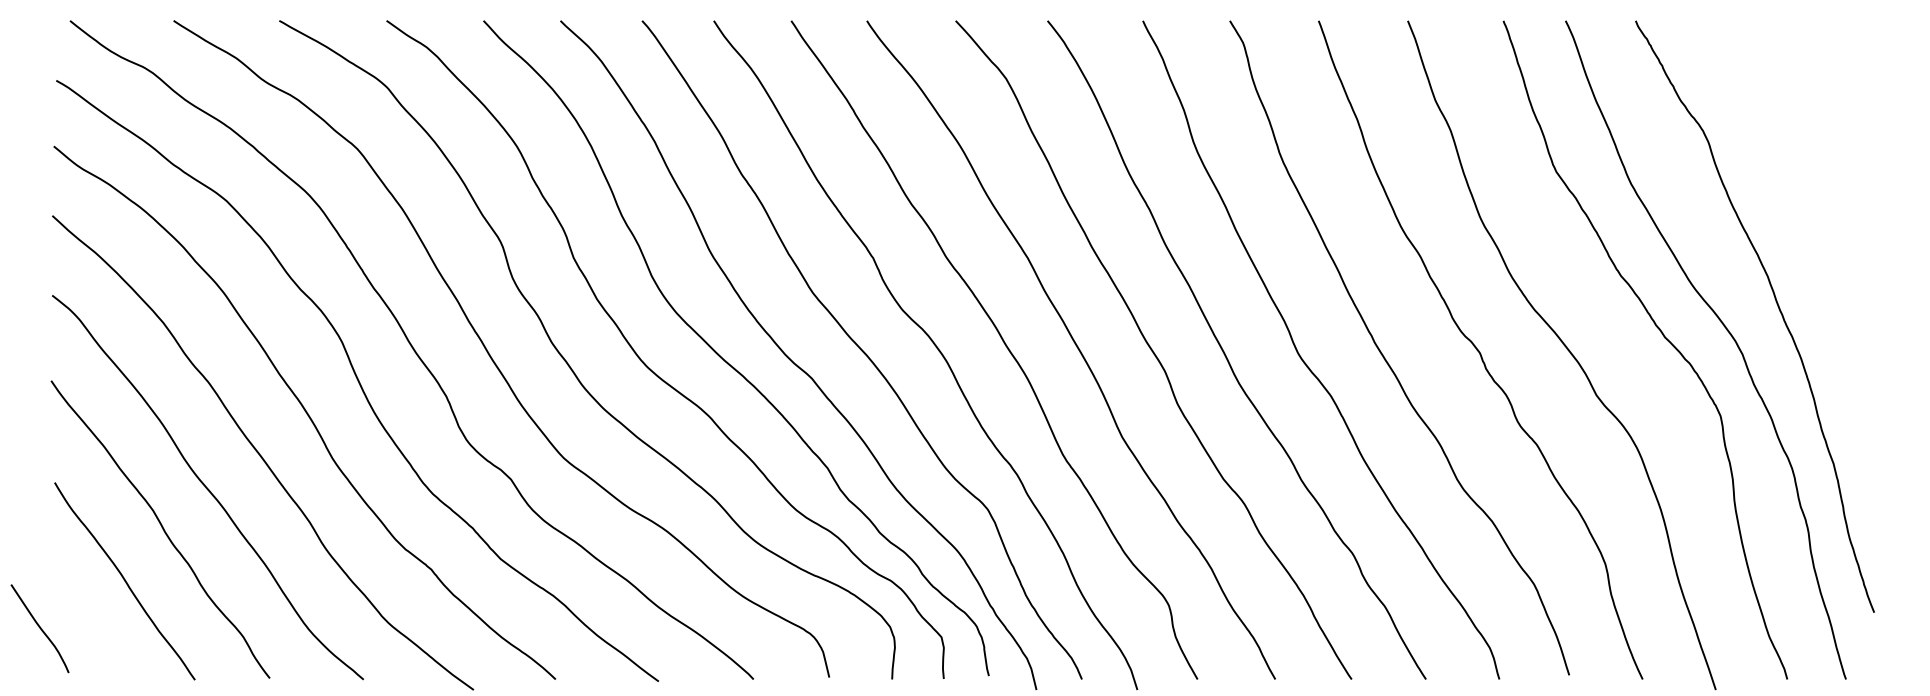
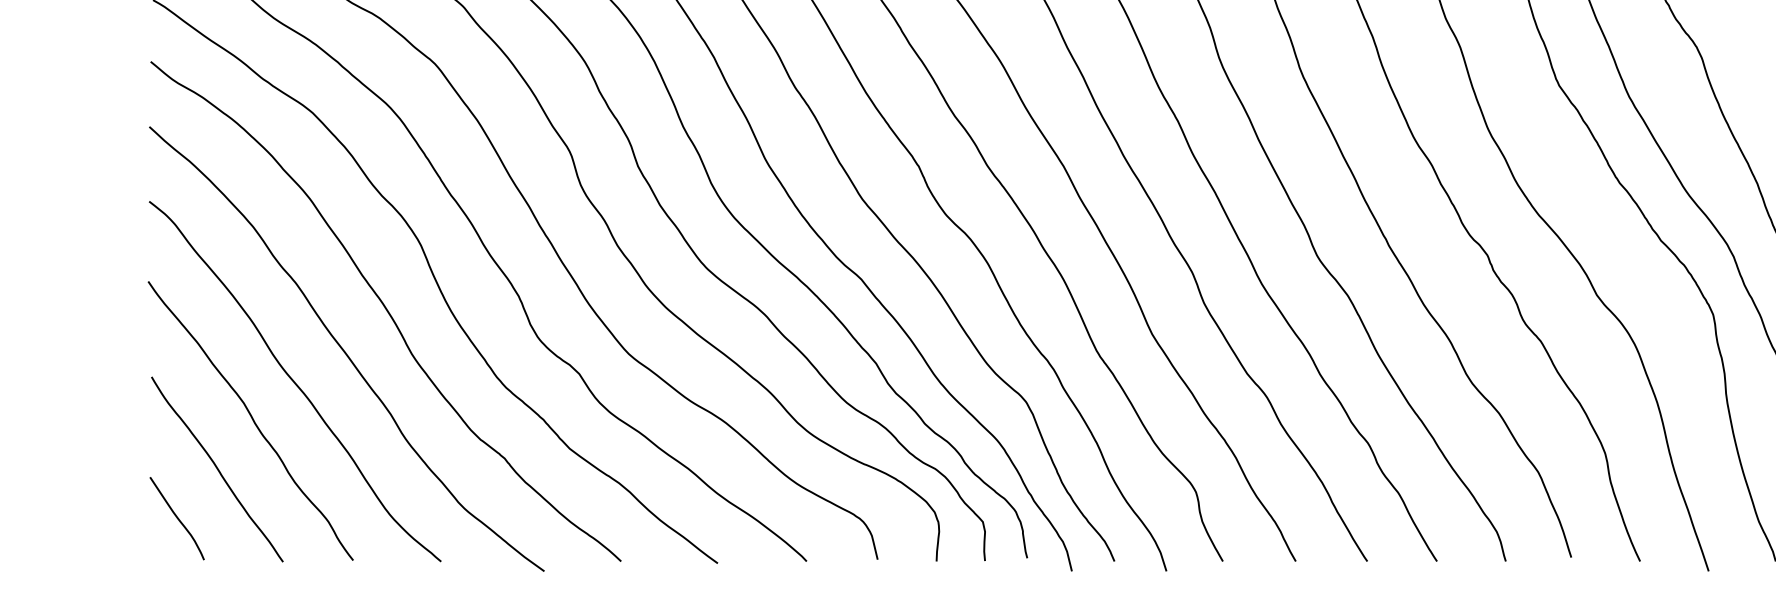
curve: (39, 628) -> (176, 518), moved

